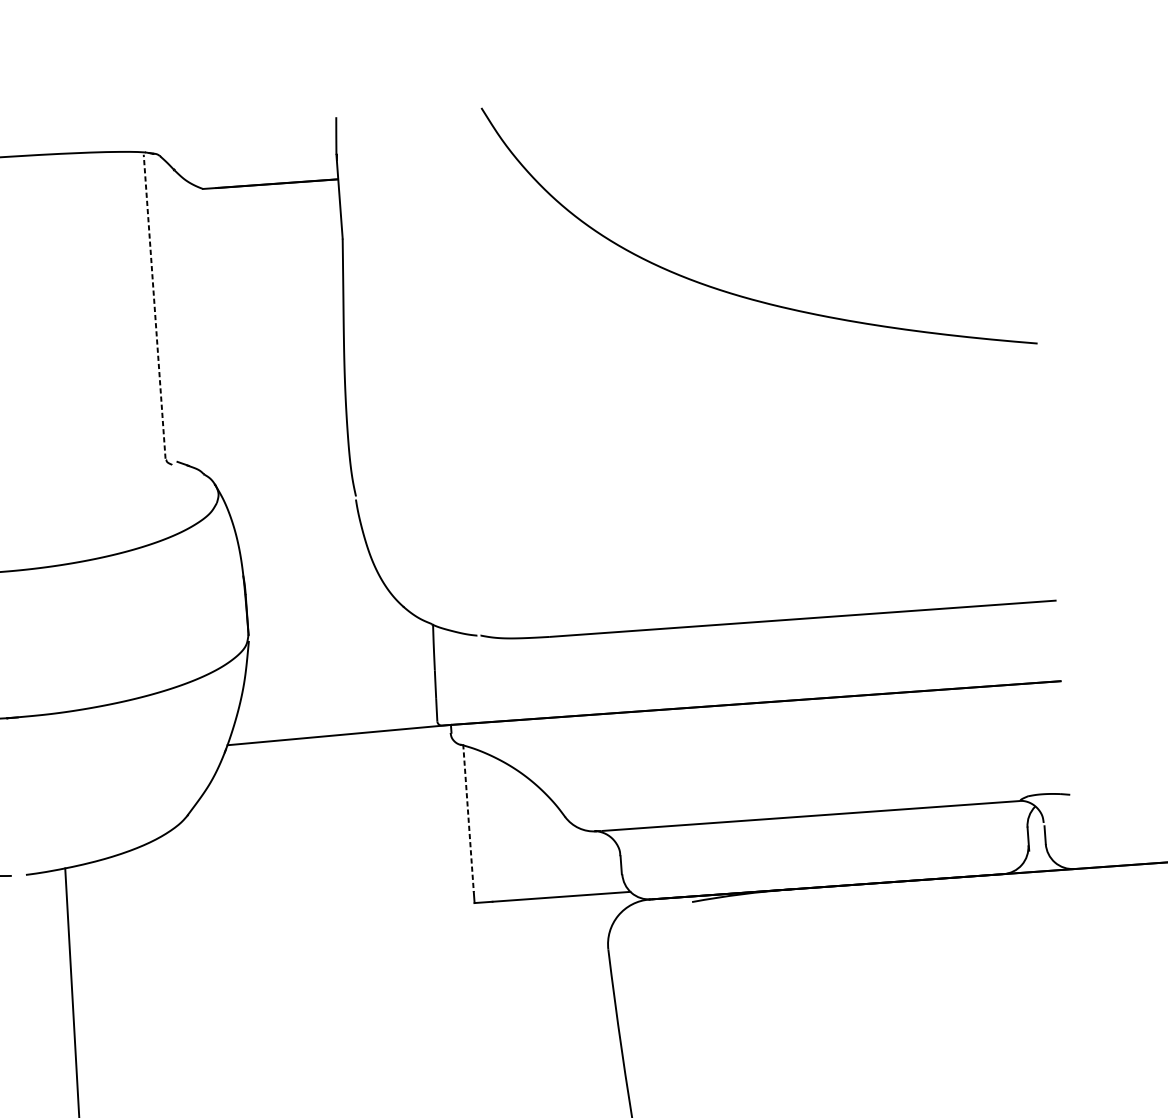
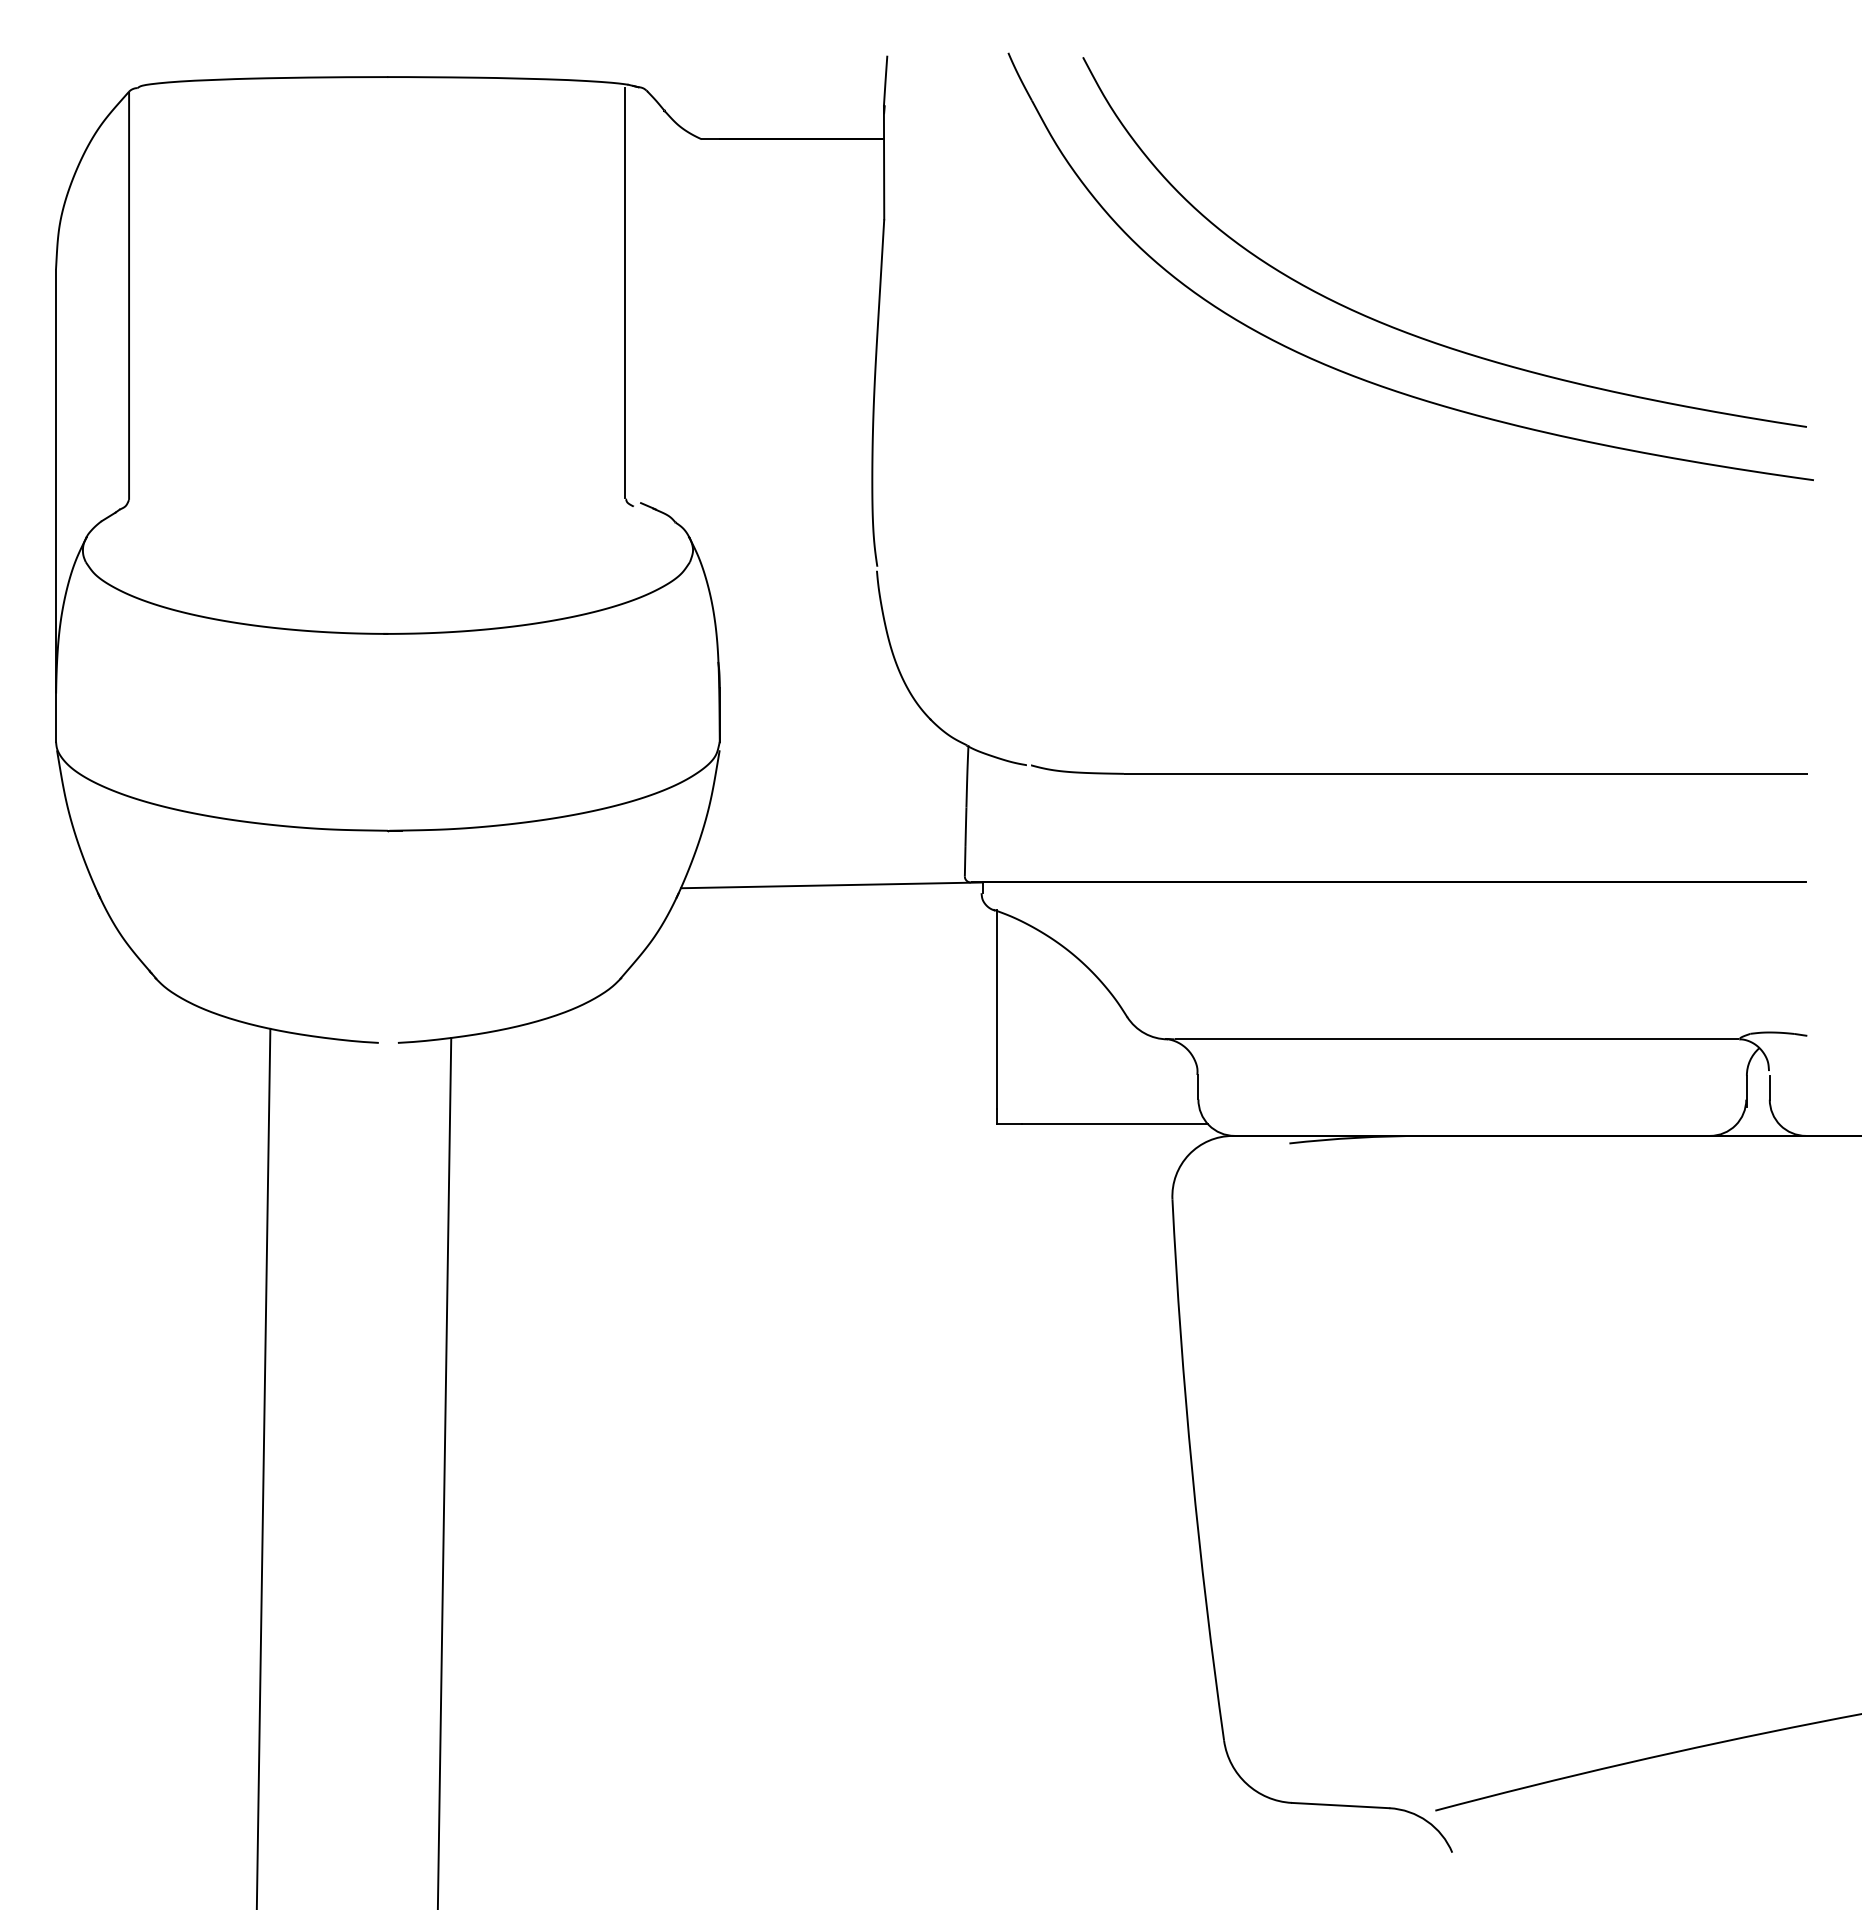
line: (154, 306) -> (625, 292), dashed -> solid
part: (712, 332) -> (1371, 381), added
line: (468, 818) -> (997, 1009), dashed -> solid

